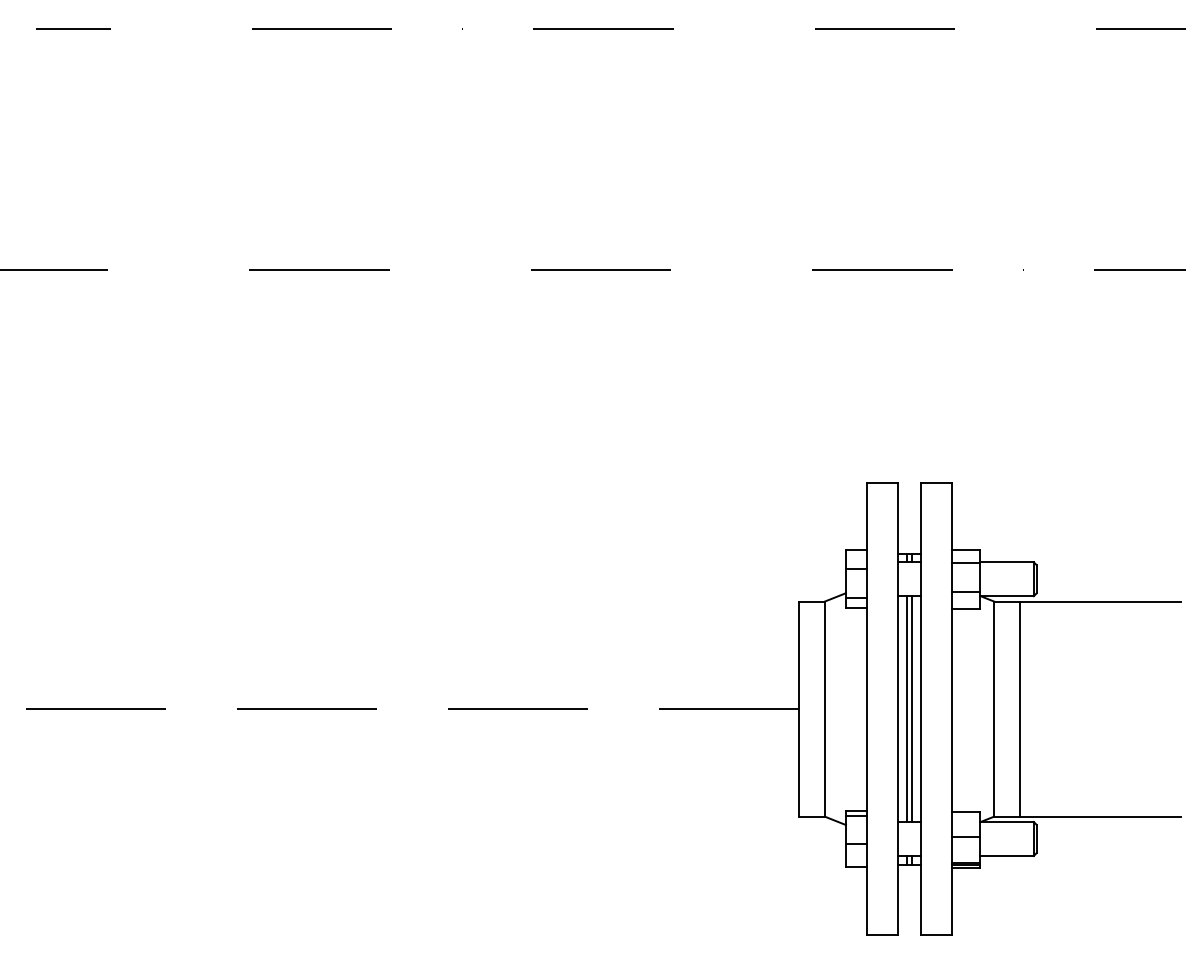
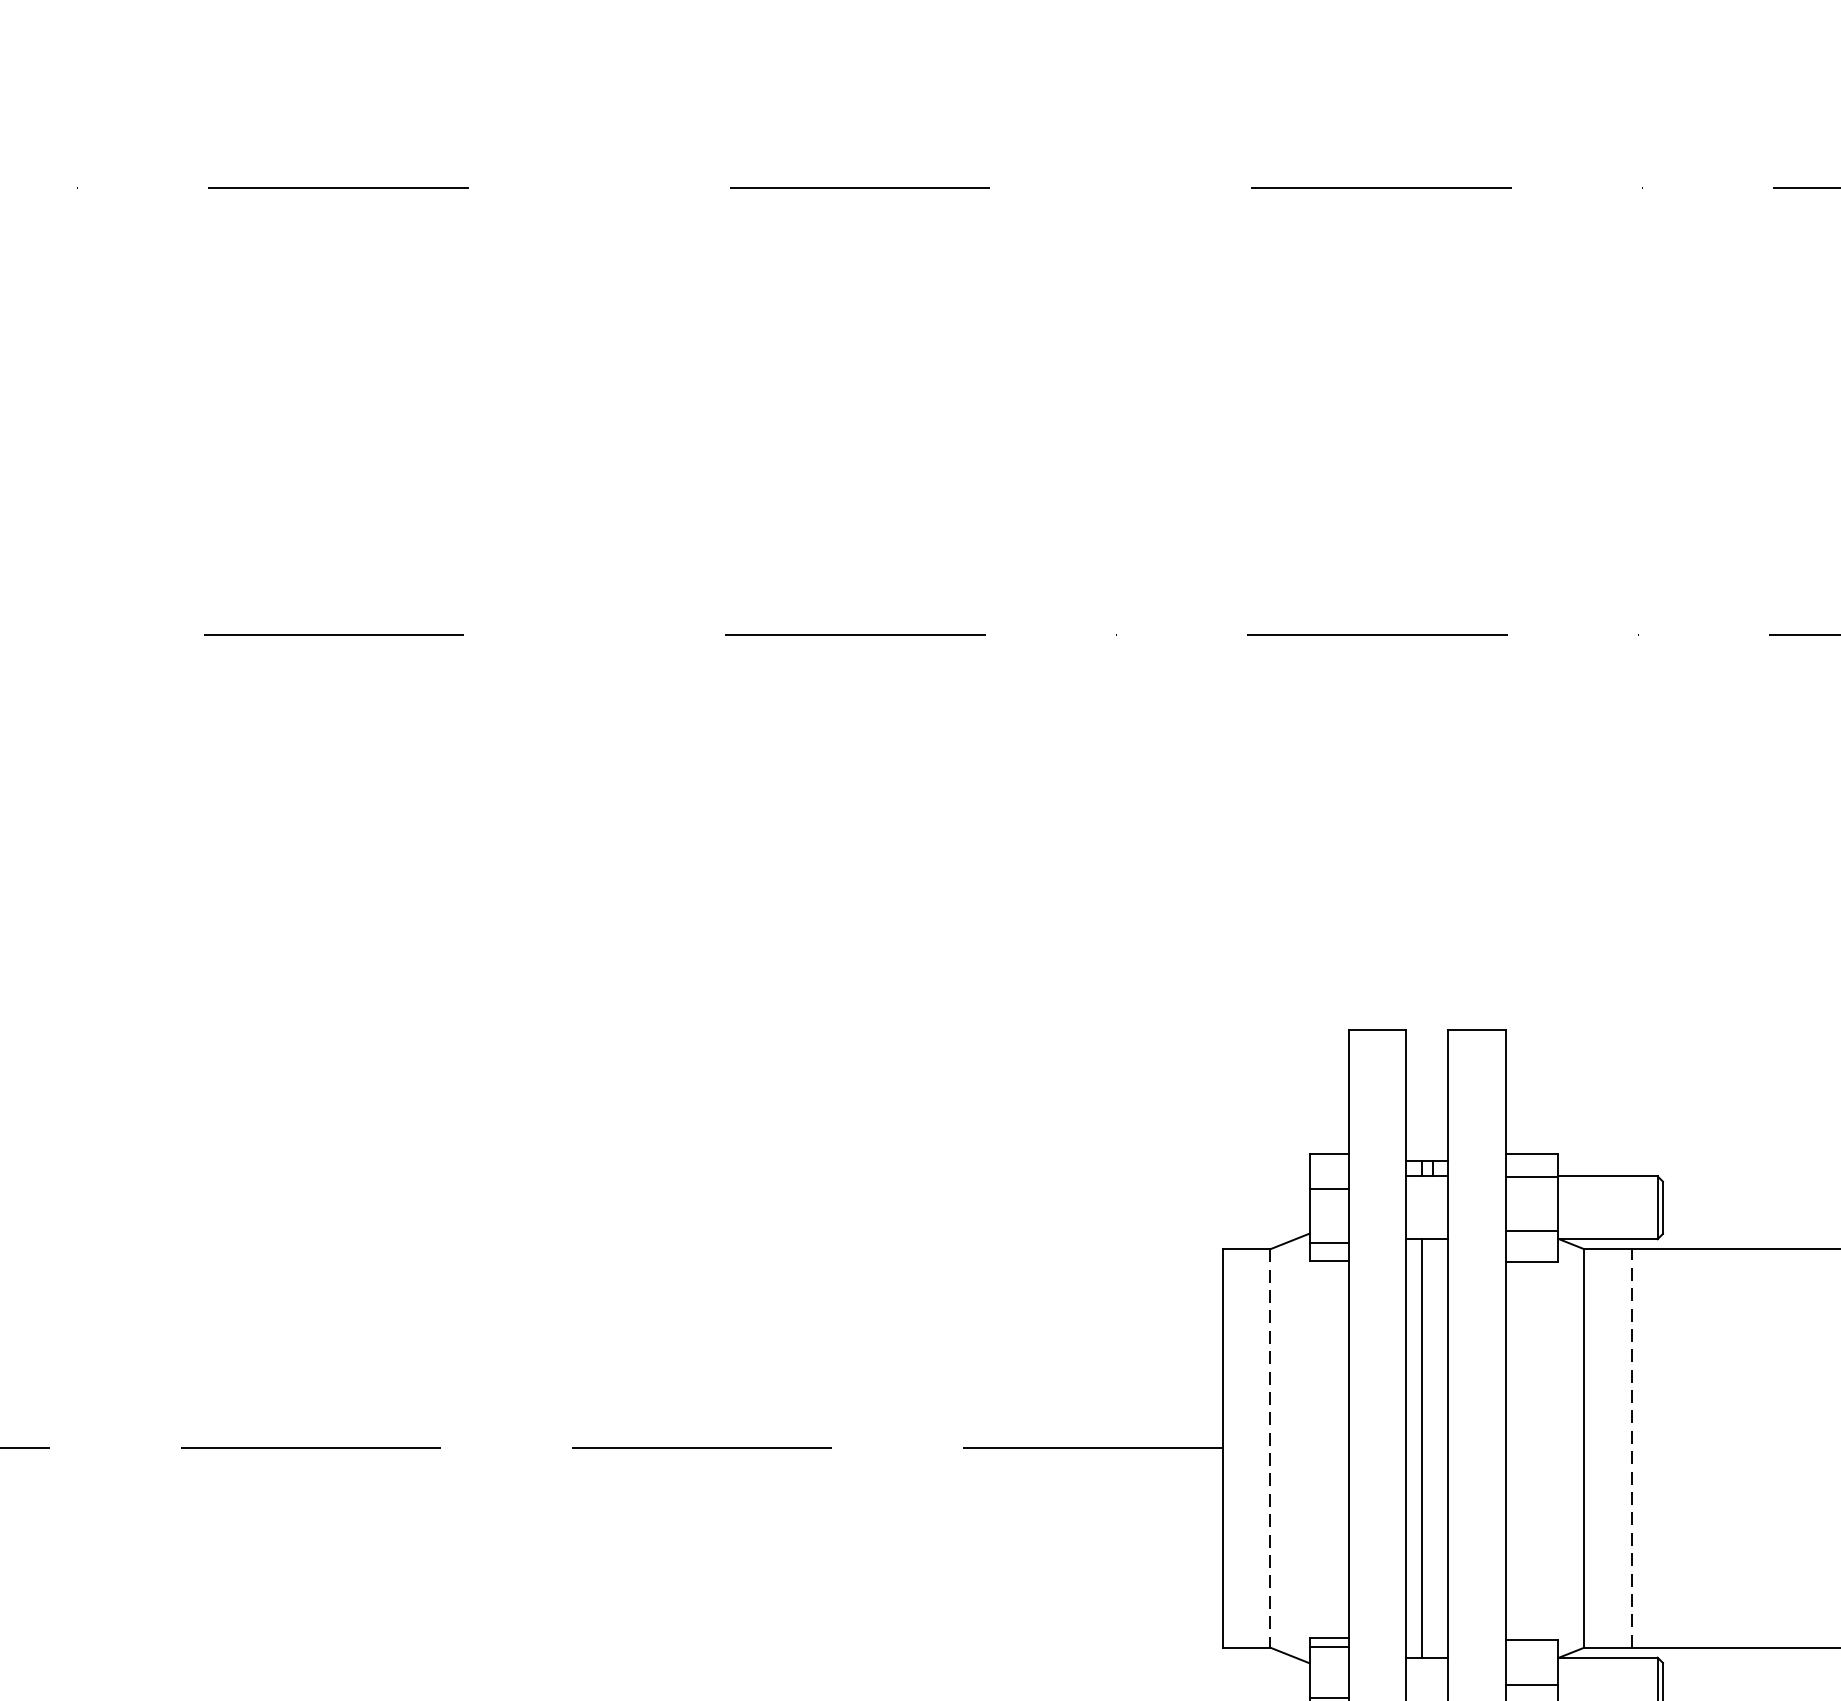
line: (1019, 708) -> (1631, 1447), solid -> dashed
line: (824, 709) -> (1269, 1449), solid -> dashed
line: (912, 709) -> (1432, 1449), removed

